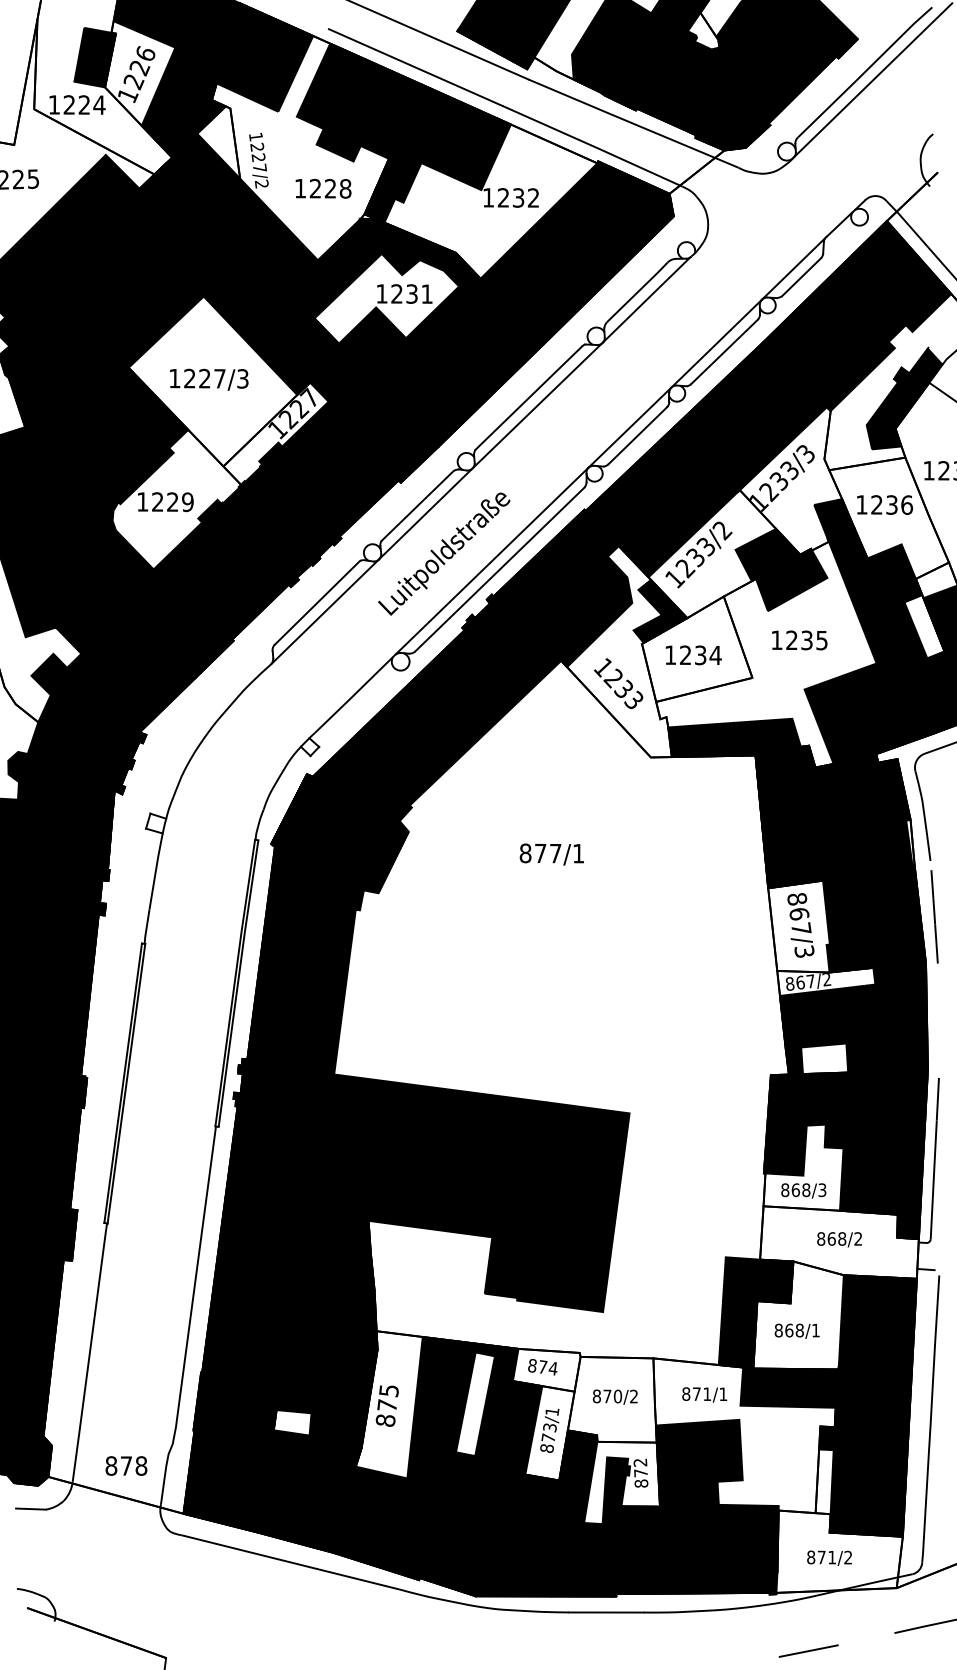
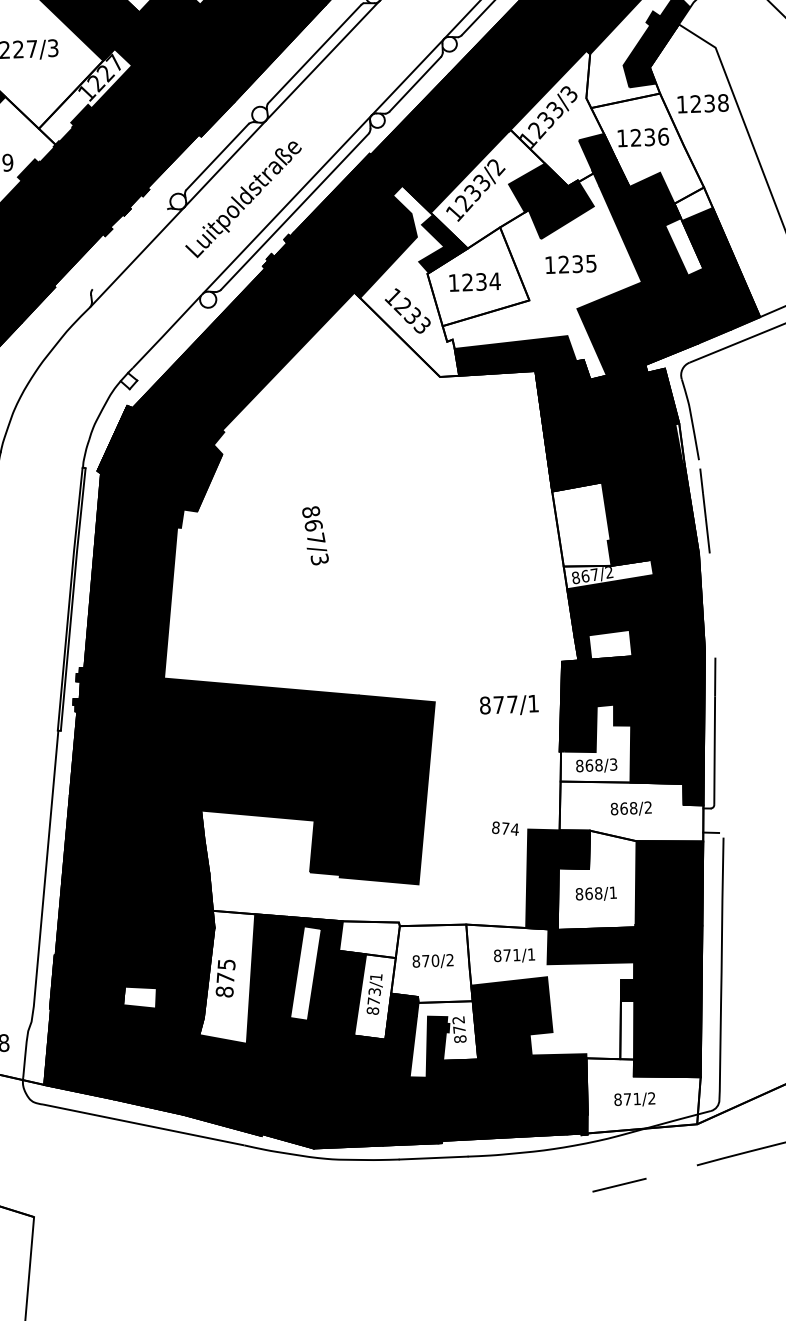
line: (317, 602) -> (130, 249), removed
text: (551, 854) -> (508, 705), moved
text: (800, 925) -> (315, 535), moved
text: (542, 1367) -> (505, 828), moved

